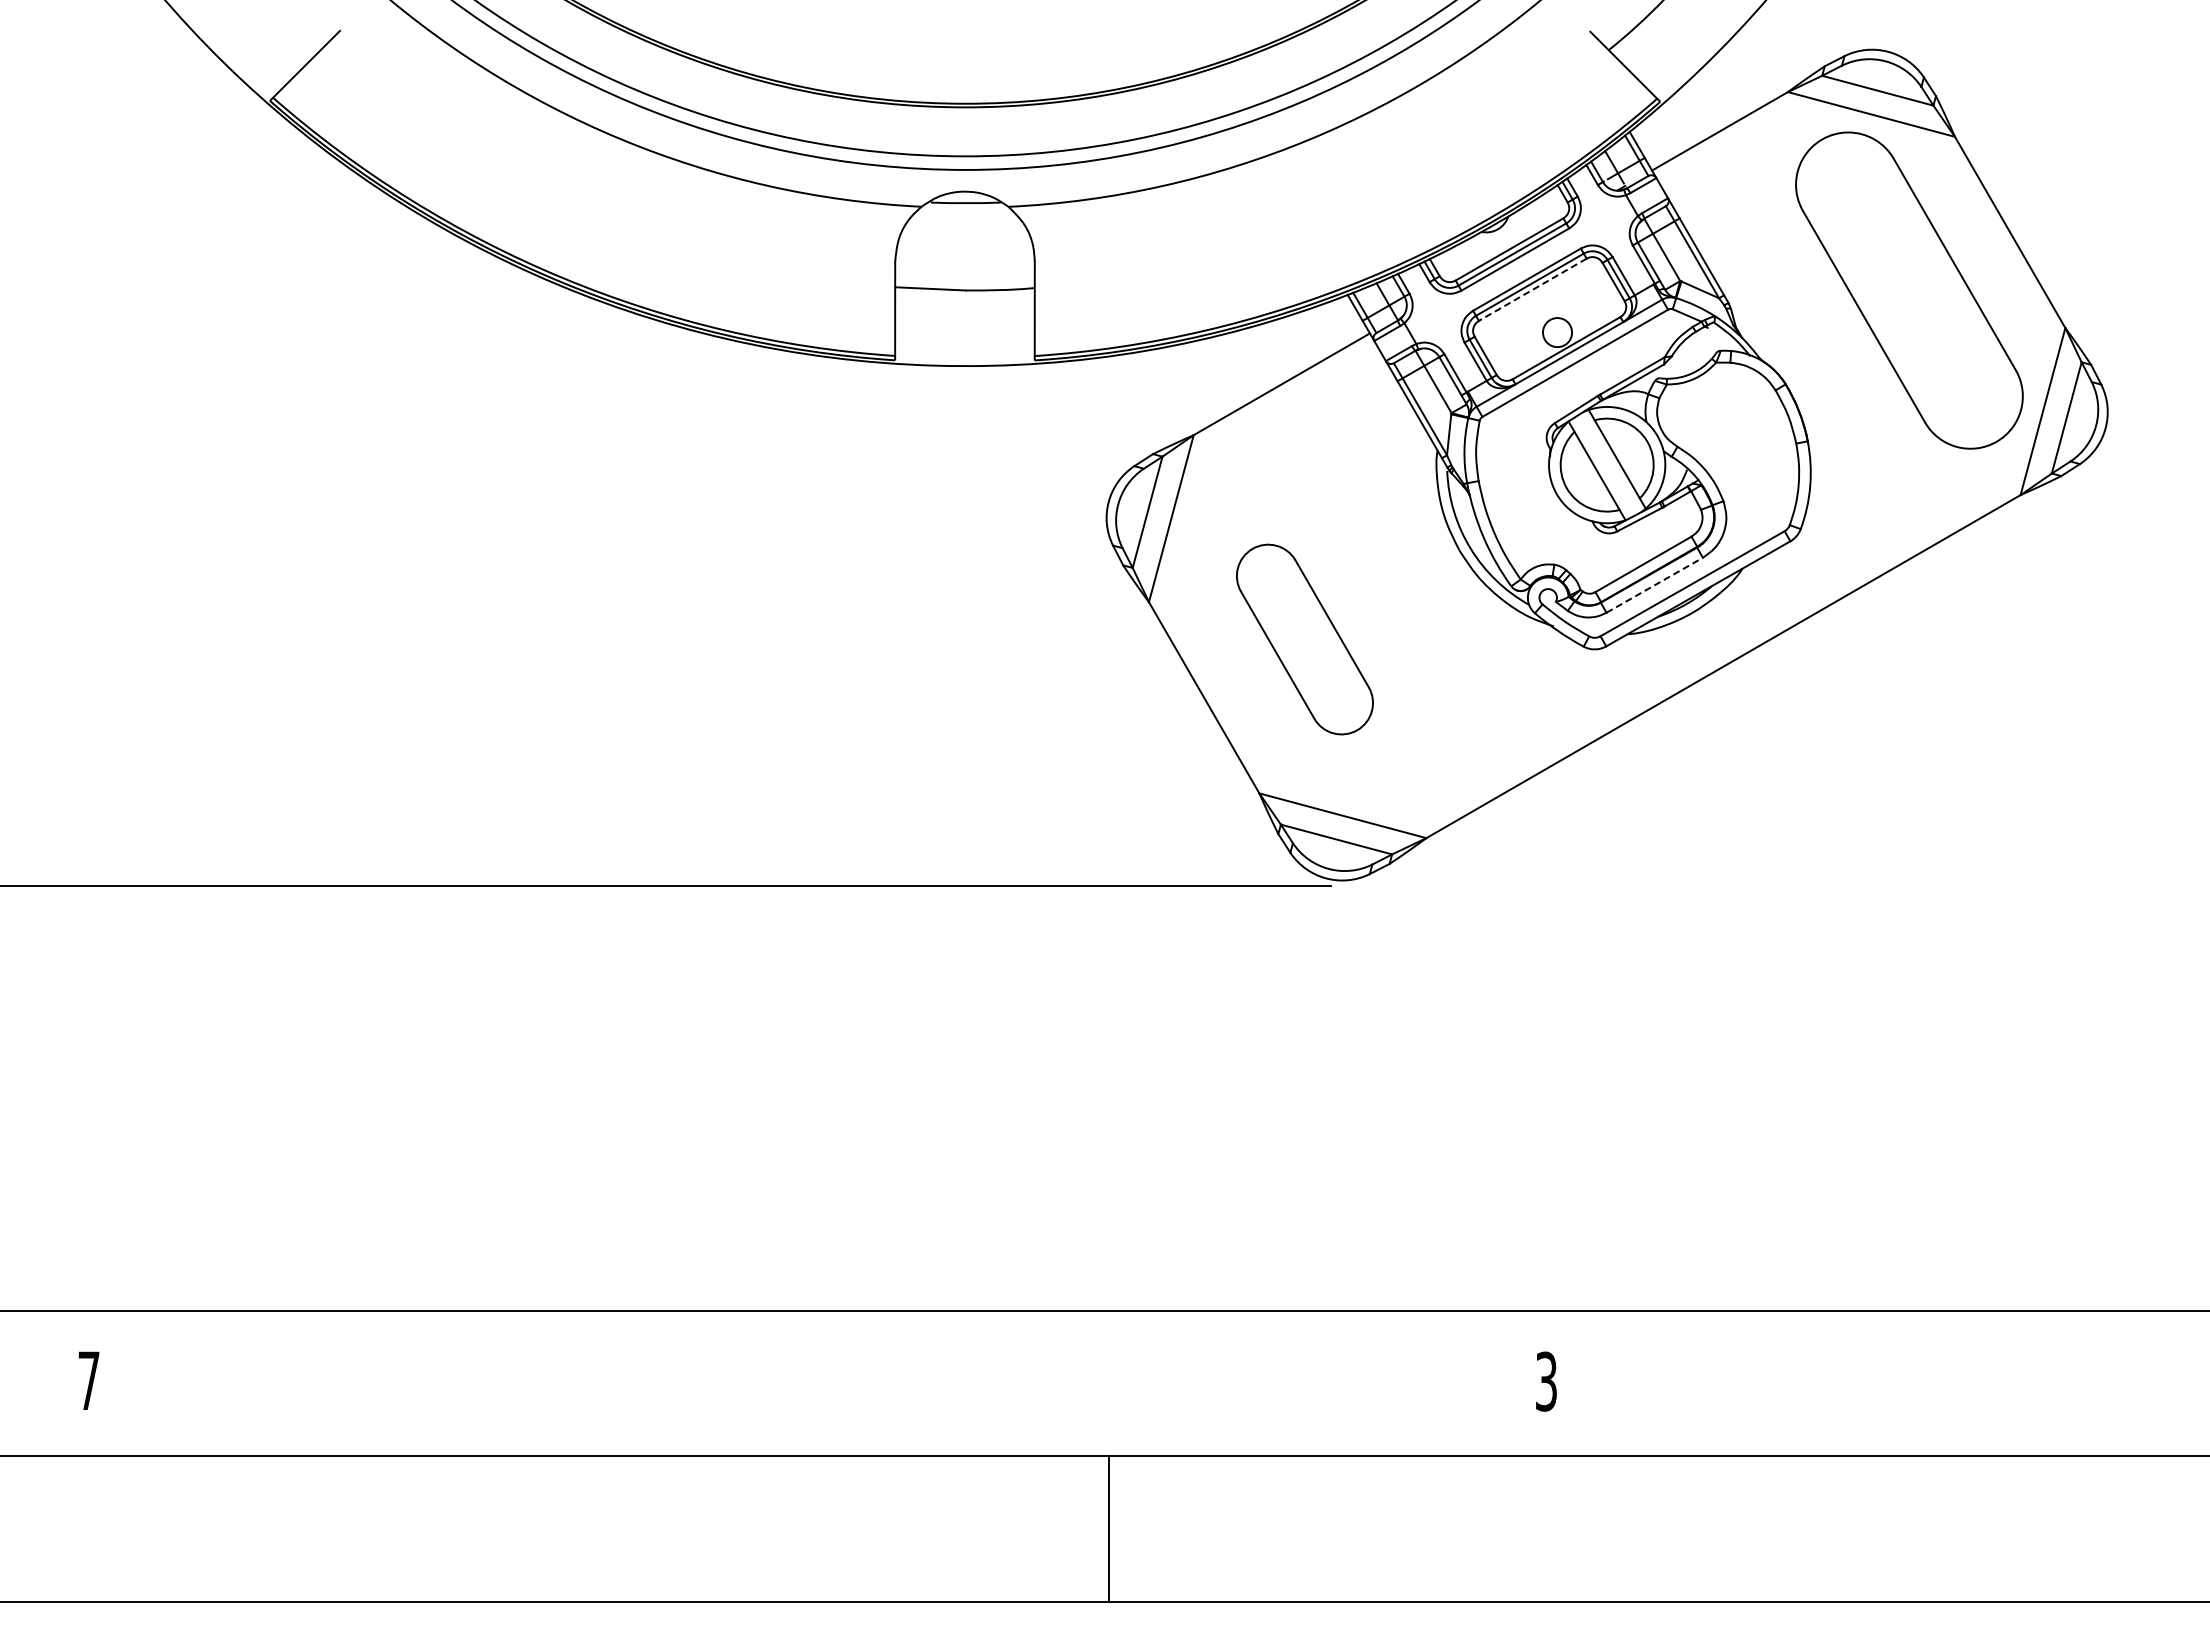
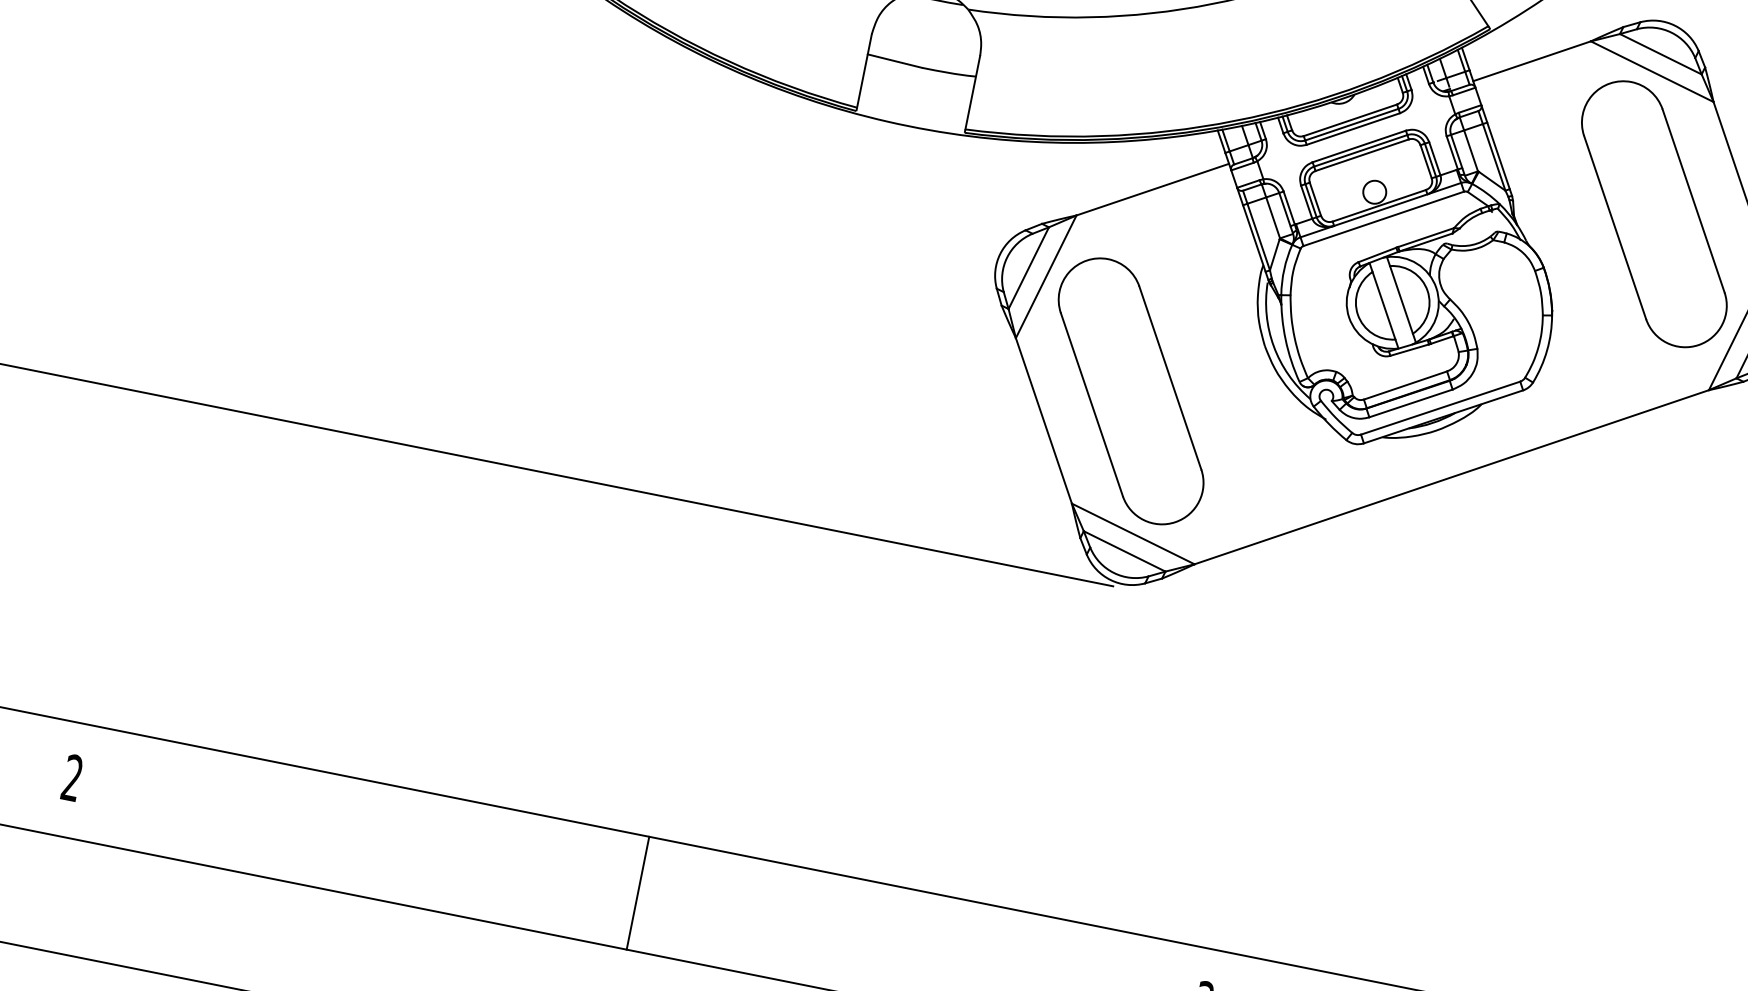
line: (1532, 290) -> (1361, 155), dashed -> solid
line: (1655, 585) -> (1411, 403), dashed -> solid
part: (1304, 639) -> (1130, 391), size x1.67
text: (88, 1379) -> (72, 776), 7 -> 2
line: (818, 1383) -> (638, 893), added

